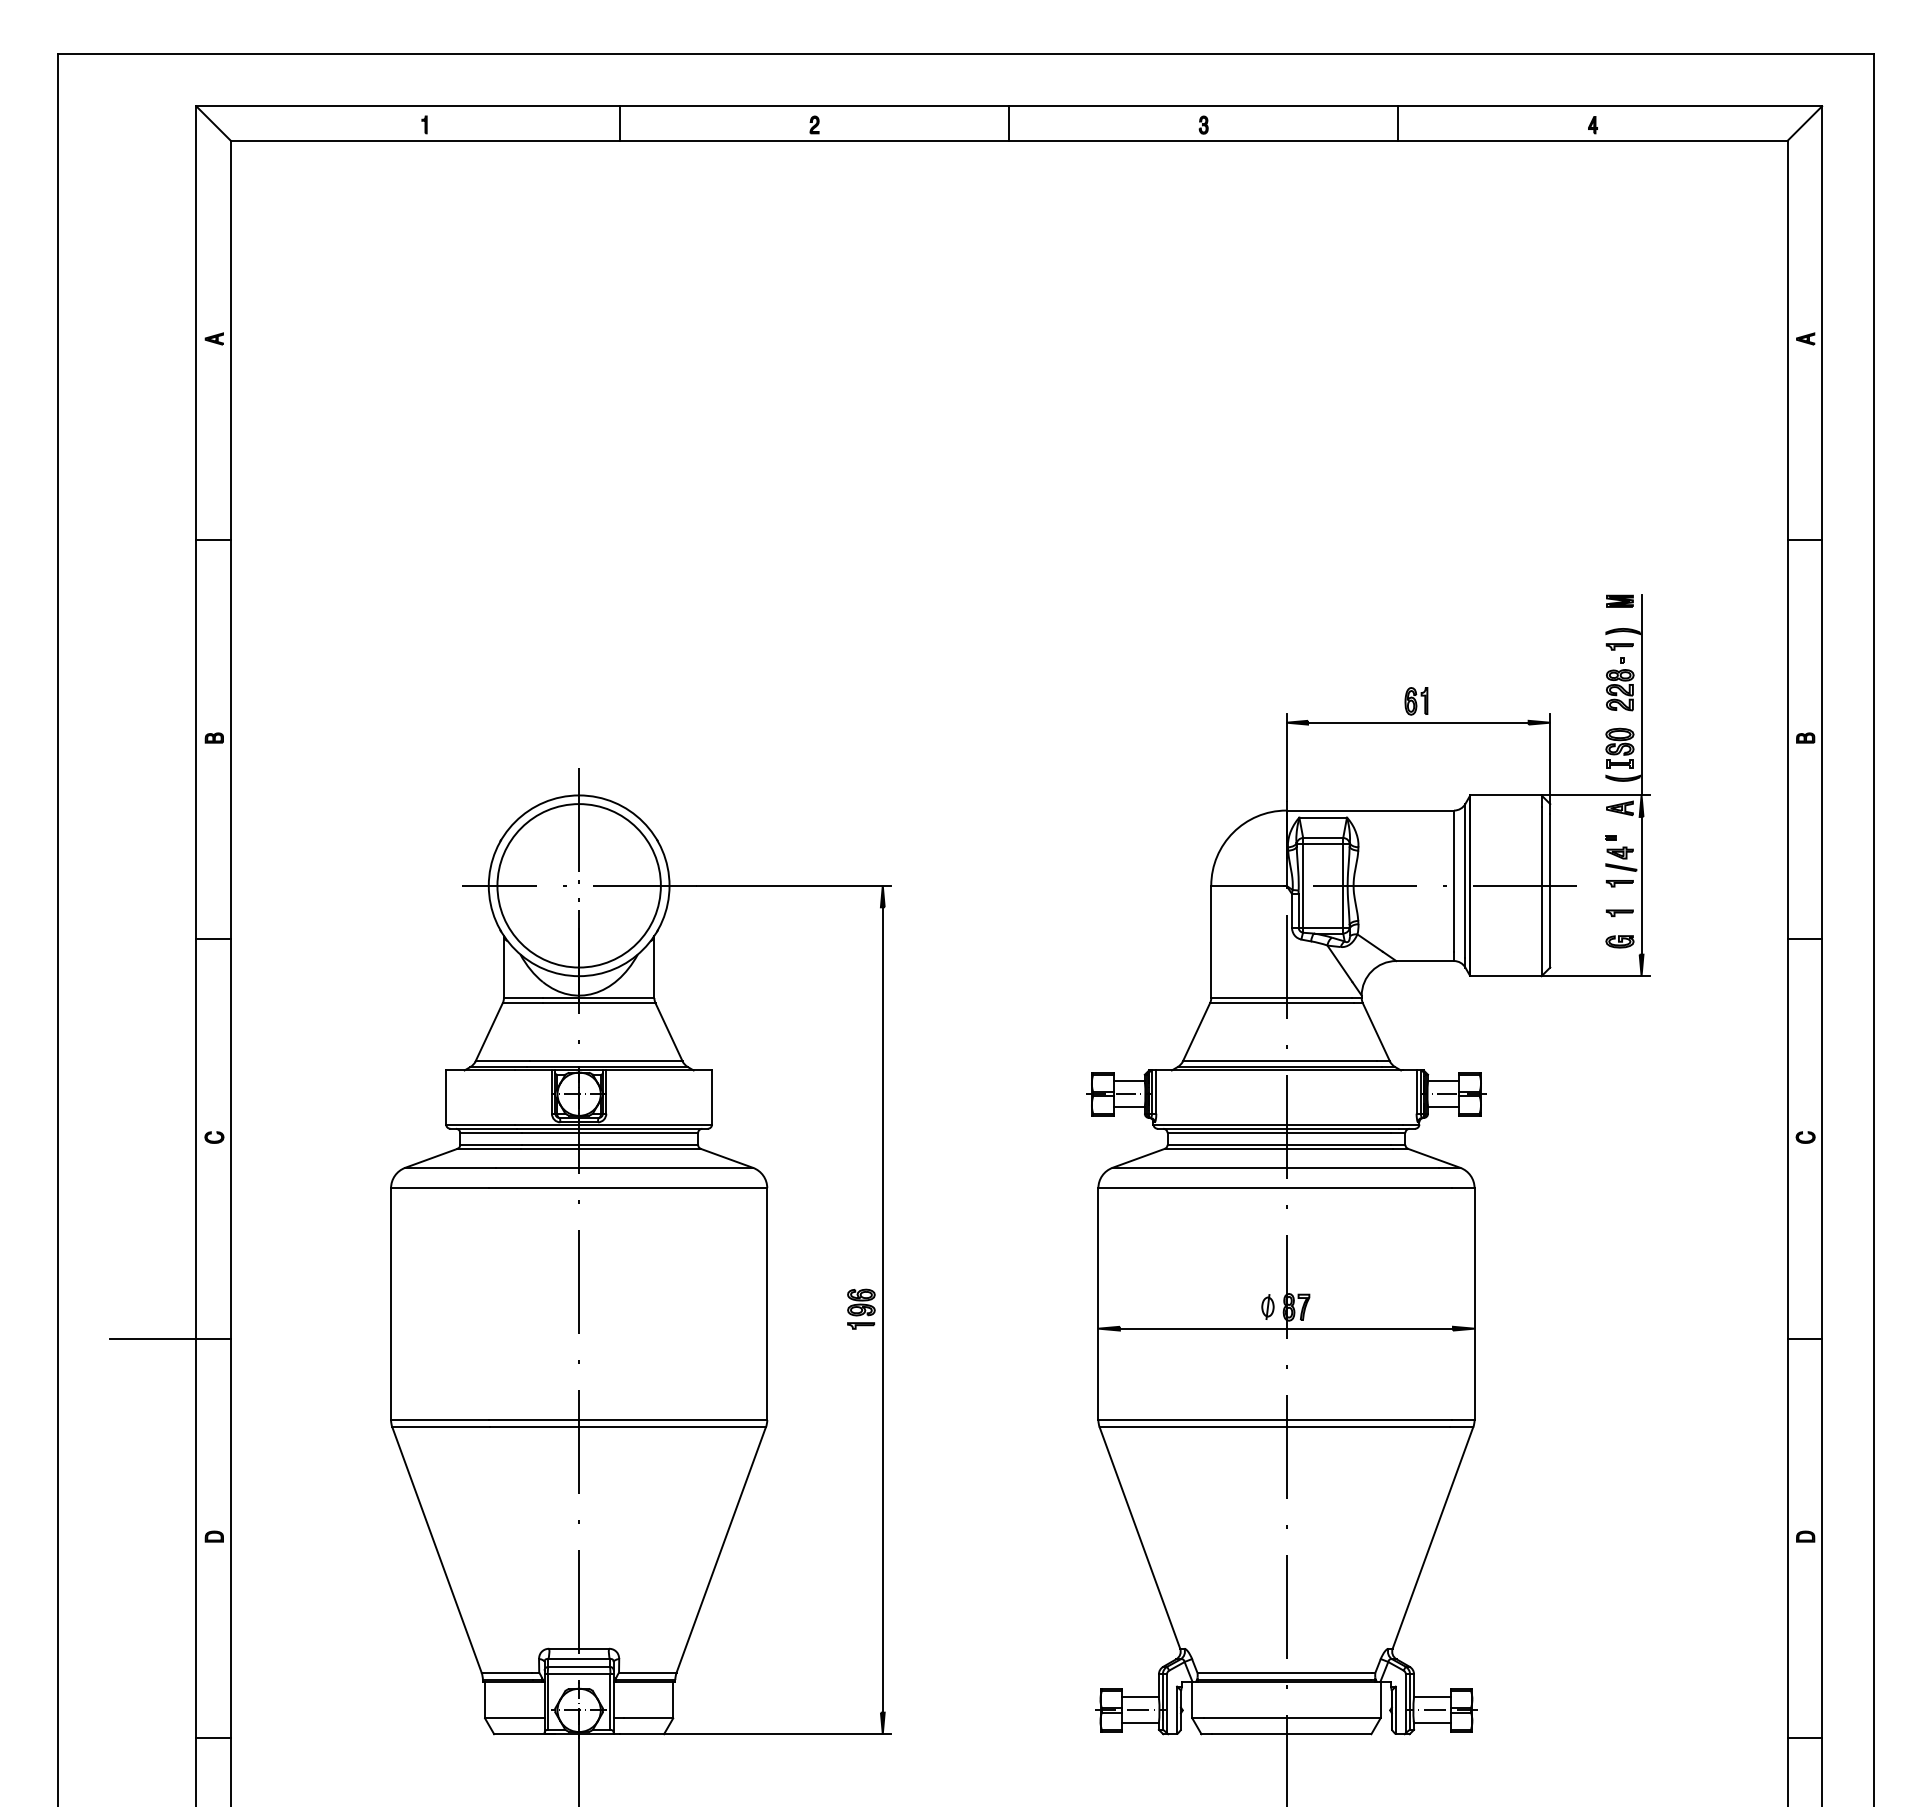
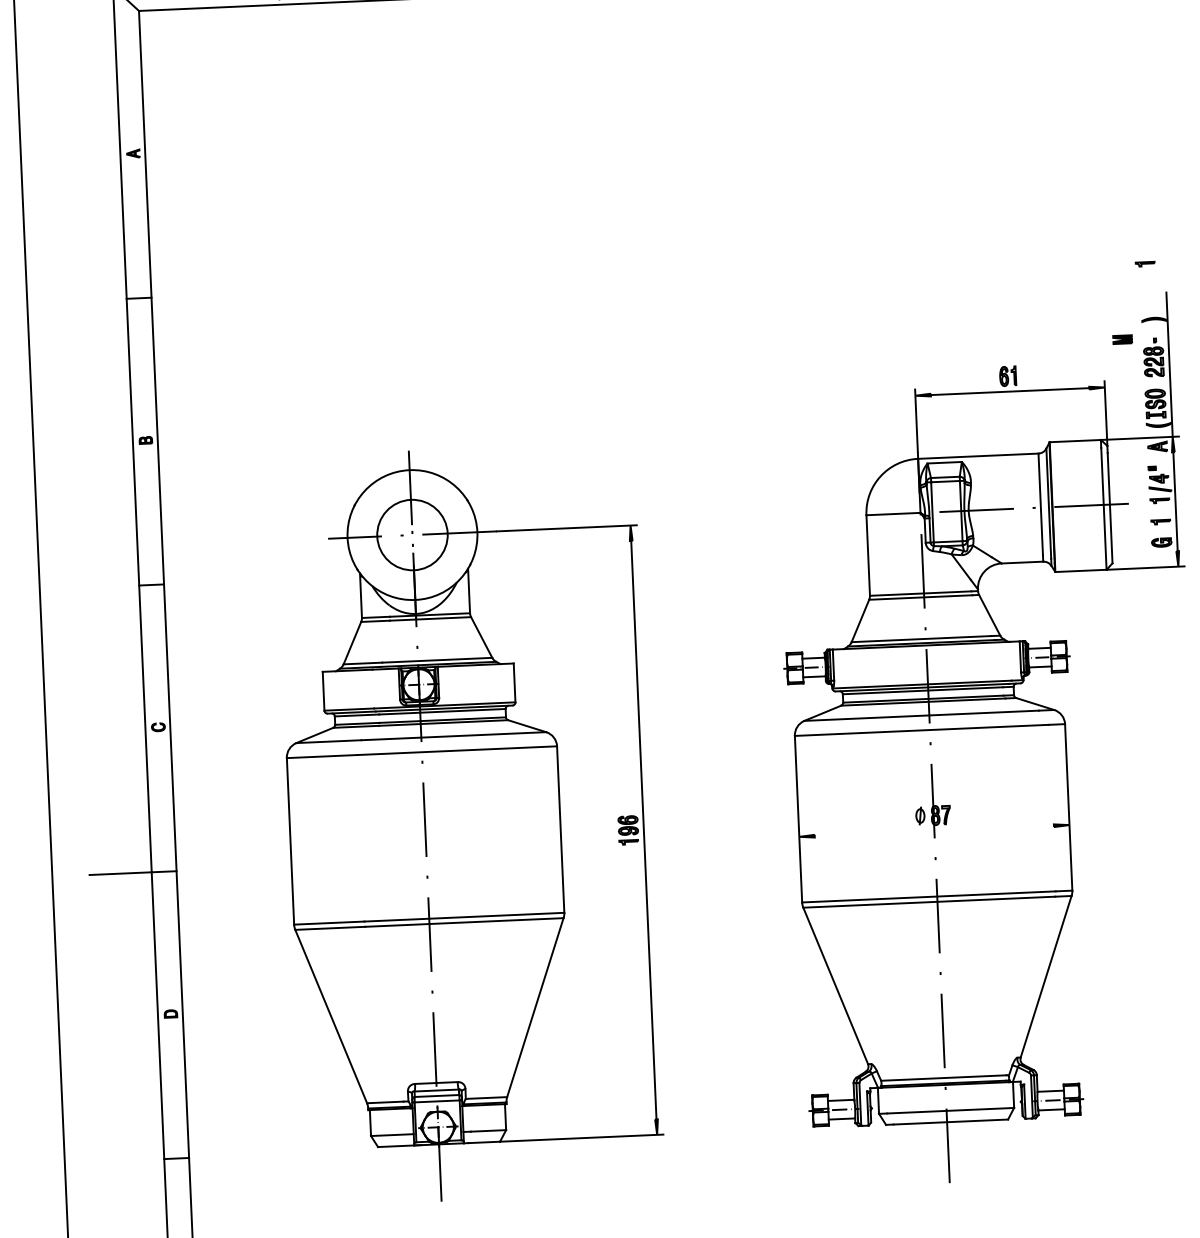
part: (1619, 600) -> (1122, 339), moved
part: (1619, 646) -> (1144, 263), moved
circle: (578, 885) -> (412, 534), size x0.6
line: (1285, 1328) -> (933, 830), removed

